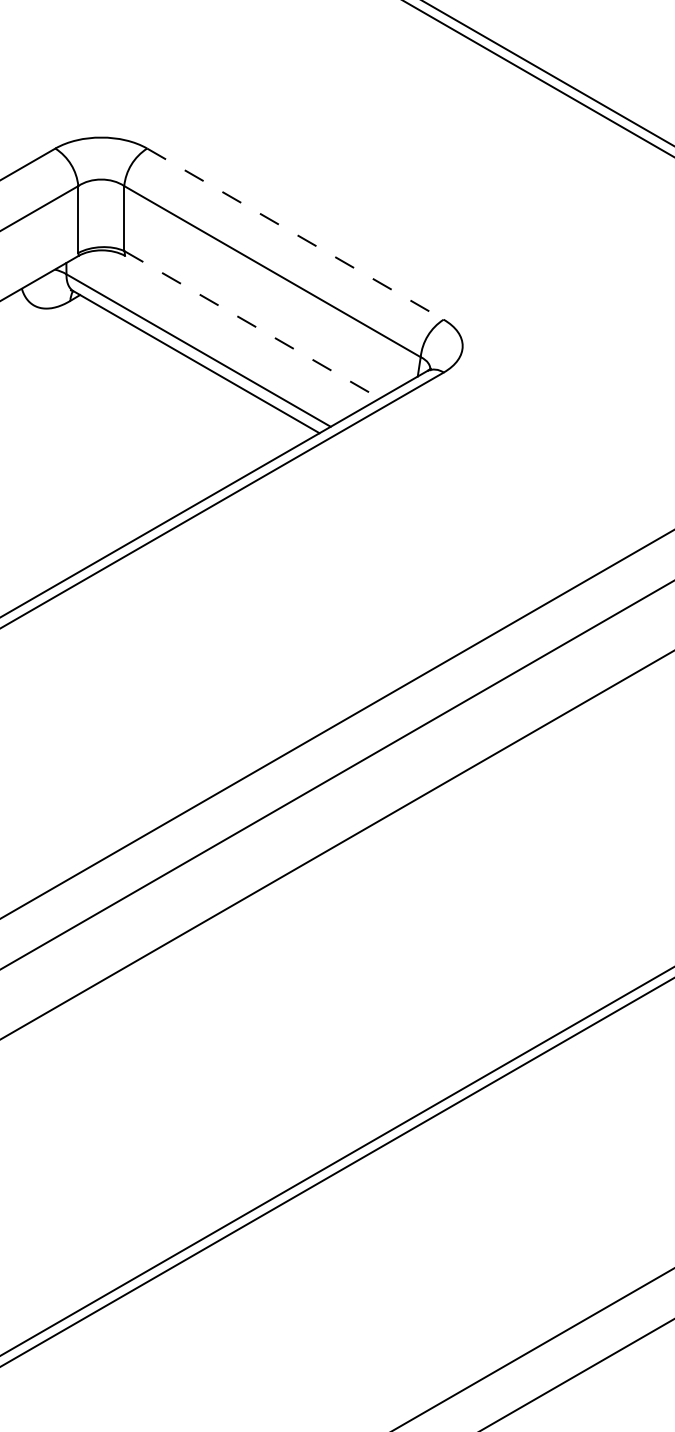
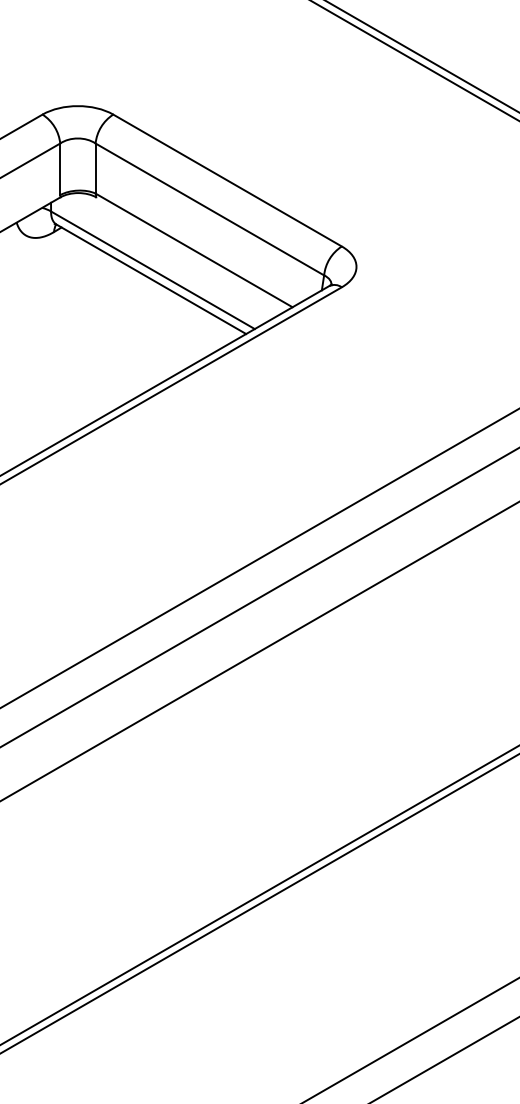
line: (295, 234) -> (227, 180), dashed -> solid
line: (252, 324) -> (194, 250), dashed -> solid

